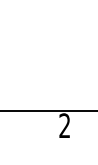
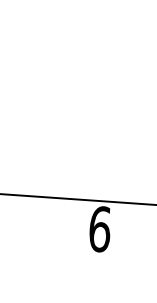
text: (64, 125) -> (99, 228), 2 -> 6

